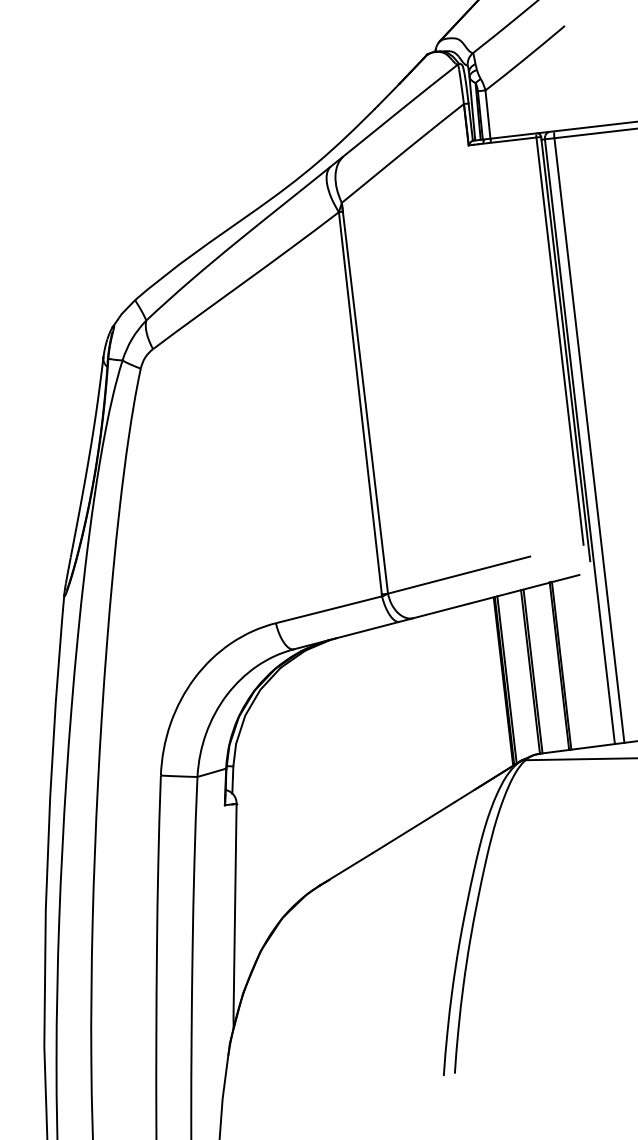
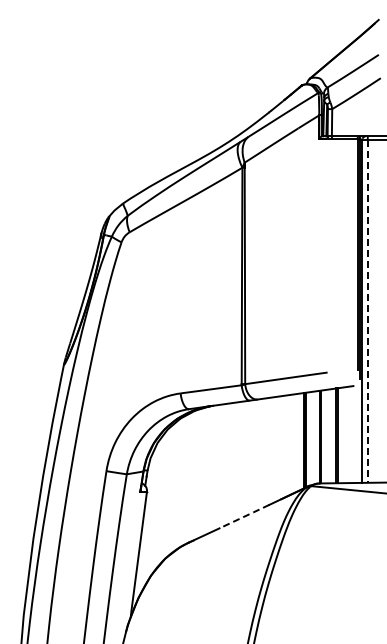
line: (589, 442) -> (367, 312), solid -> dashed
line: (413, 827) -> (244, 516), solid -> dashed

